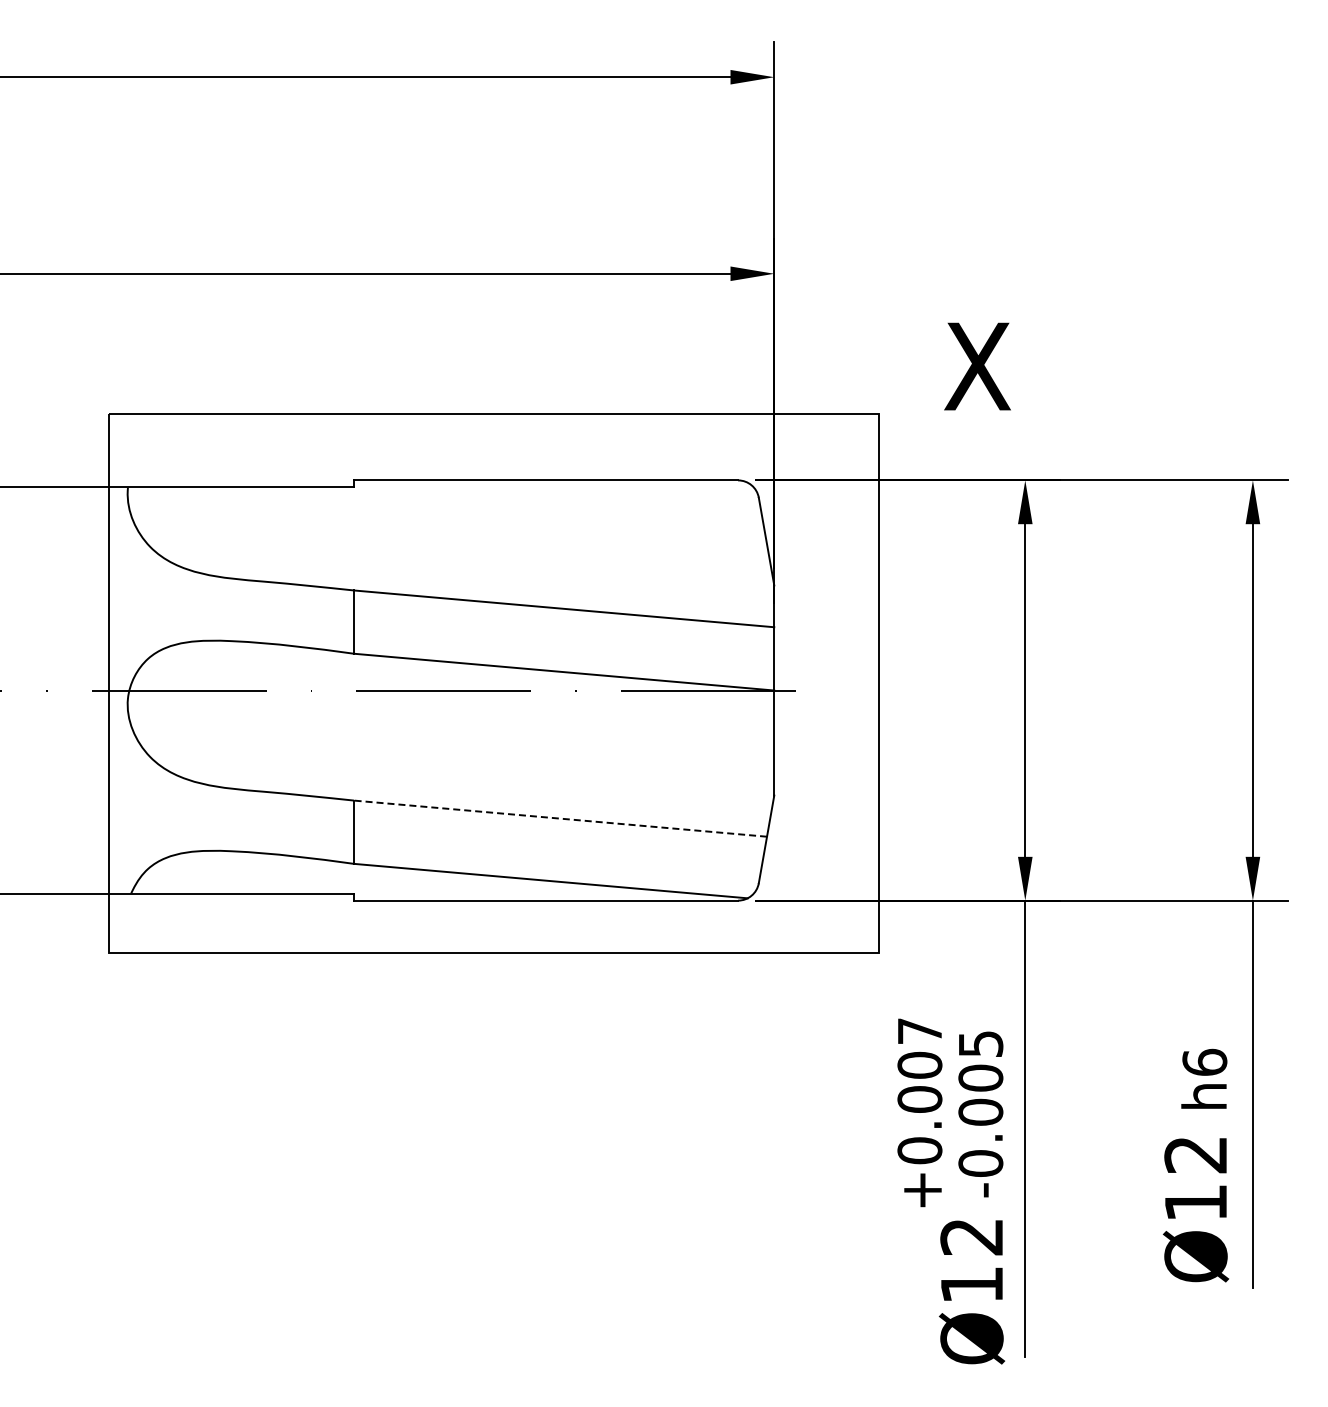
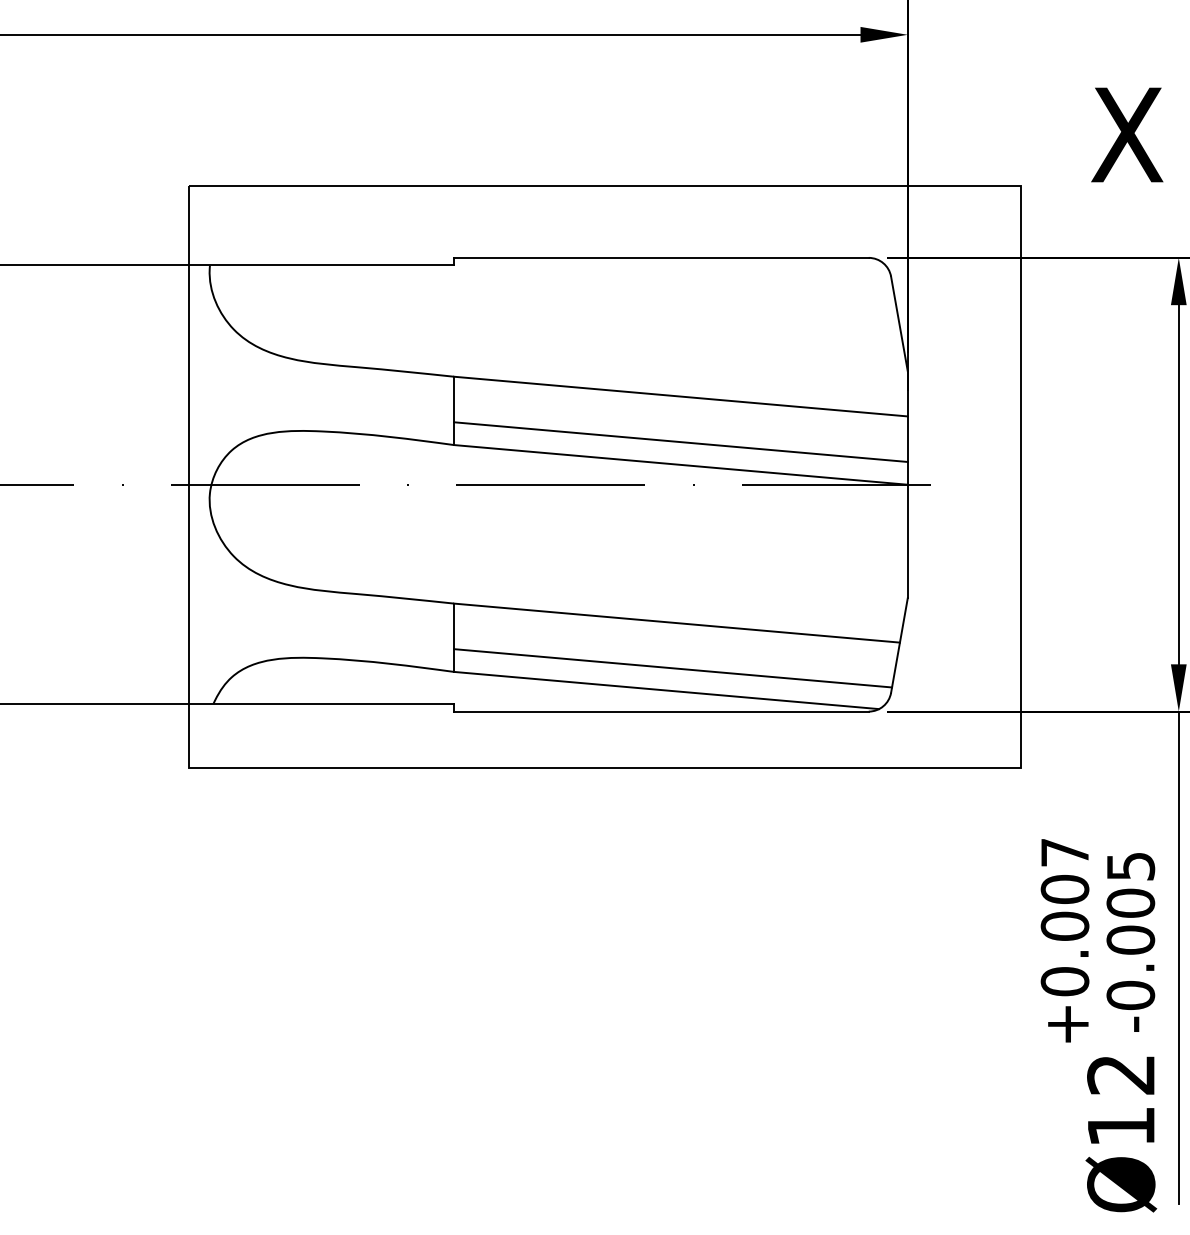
line: (564, 650) -> (681, 441), added
line: (560, 818) -> (676, 622), dashed -> solid
line: (556, 860) -> (672, 668), added

